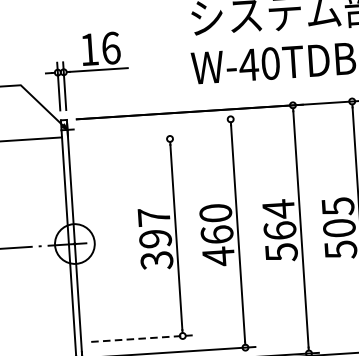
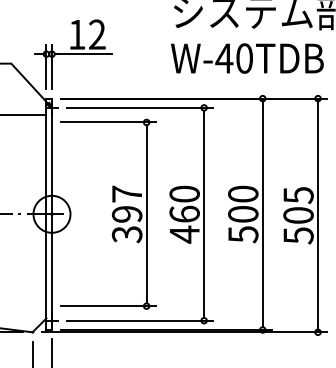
text: (111, 48) -> (97, 34), 16 -> 12
line: (162, 123) -> (140, 107), added
line: (129, 141) -> (108, 122), added
text: (279, 219) -> (243, 203), 564 -> 500
line: (142, 338) -> (109, 306), dashed -> solid

